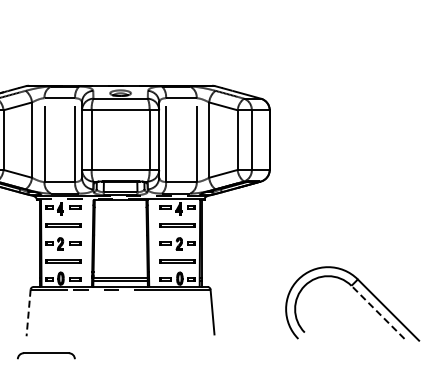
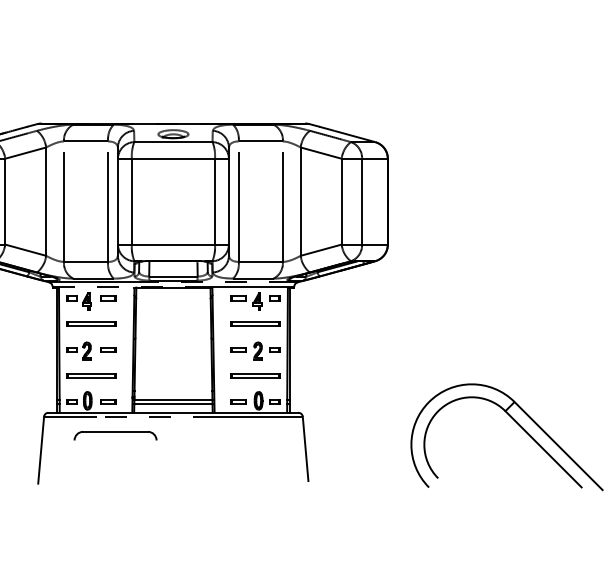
line: (377, 312) -> (542, 449), dashed -> solid
line: (28, 313) -> (41, 450), dashed -> solid
part: (46, 355) -> (115, 435), moved

